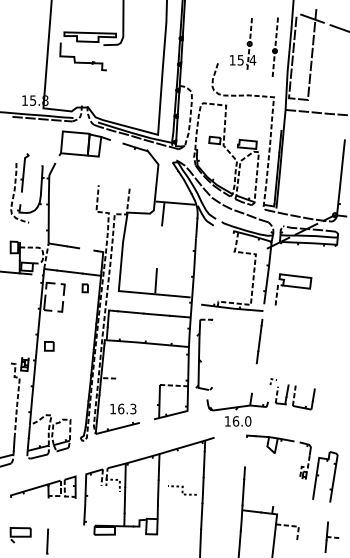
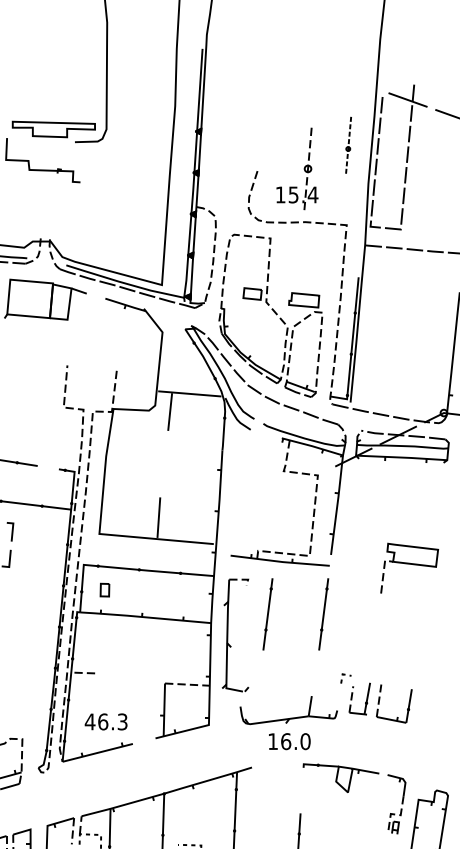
part: (243, 43) -> (298, 168), moved
part: (274, 46) -> (347, 144), size x0.6
part: (84, 288) -> (103, 590), moved
part: (293, 289) -> (409, 568), moved
line: (224, 341) -> (267, 614), added
text: (112, 408) -> (89, 721), 16.3 -> 46.3

